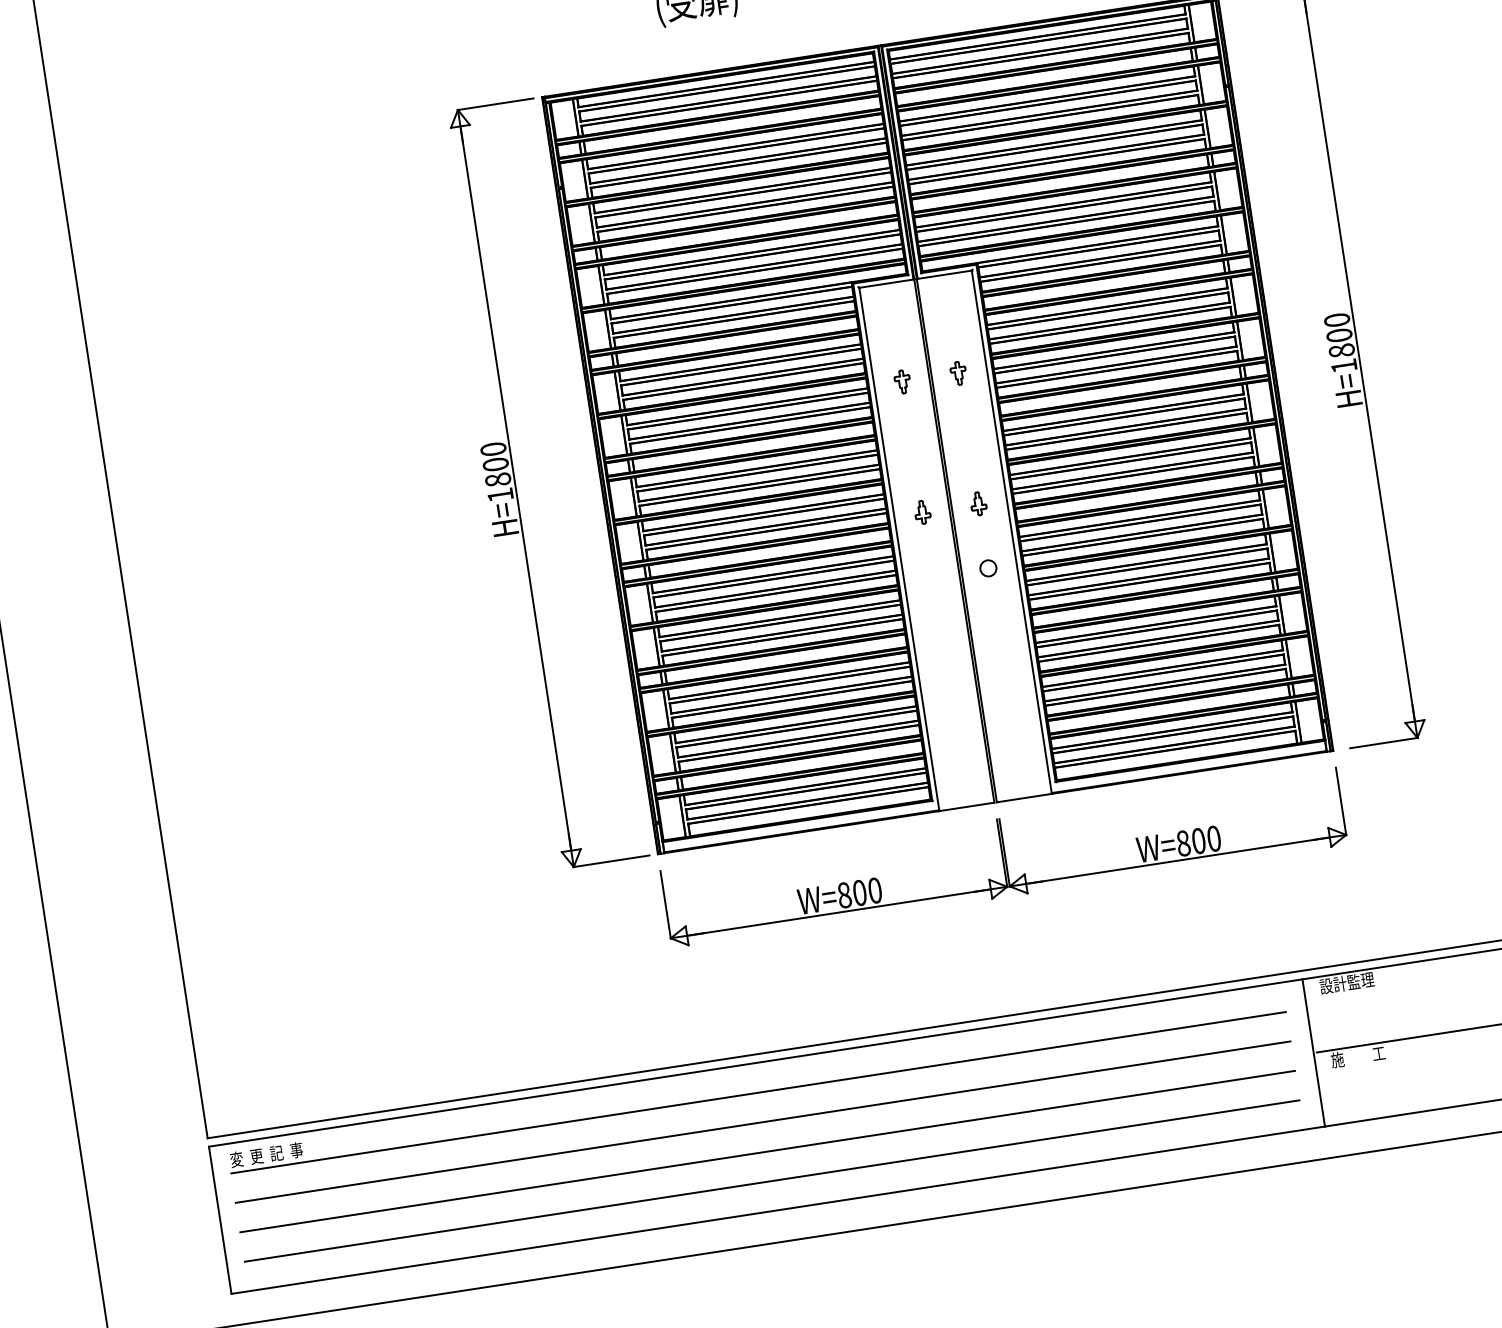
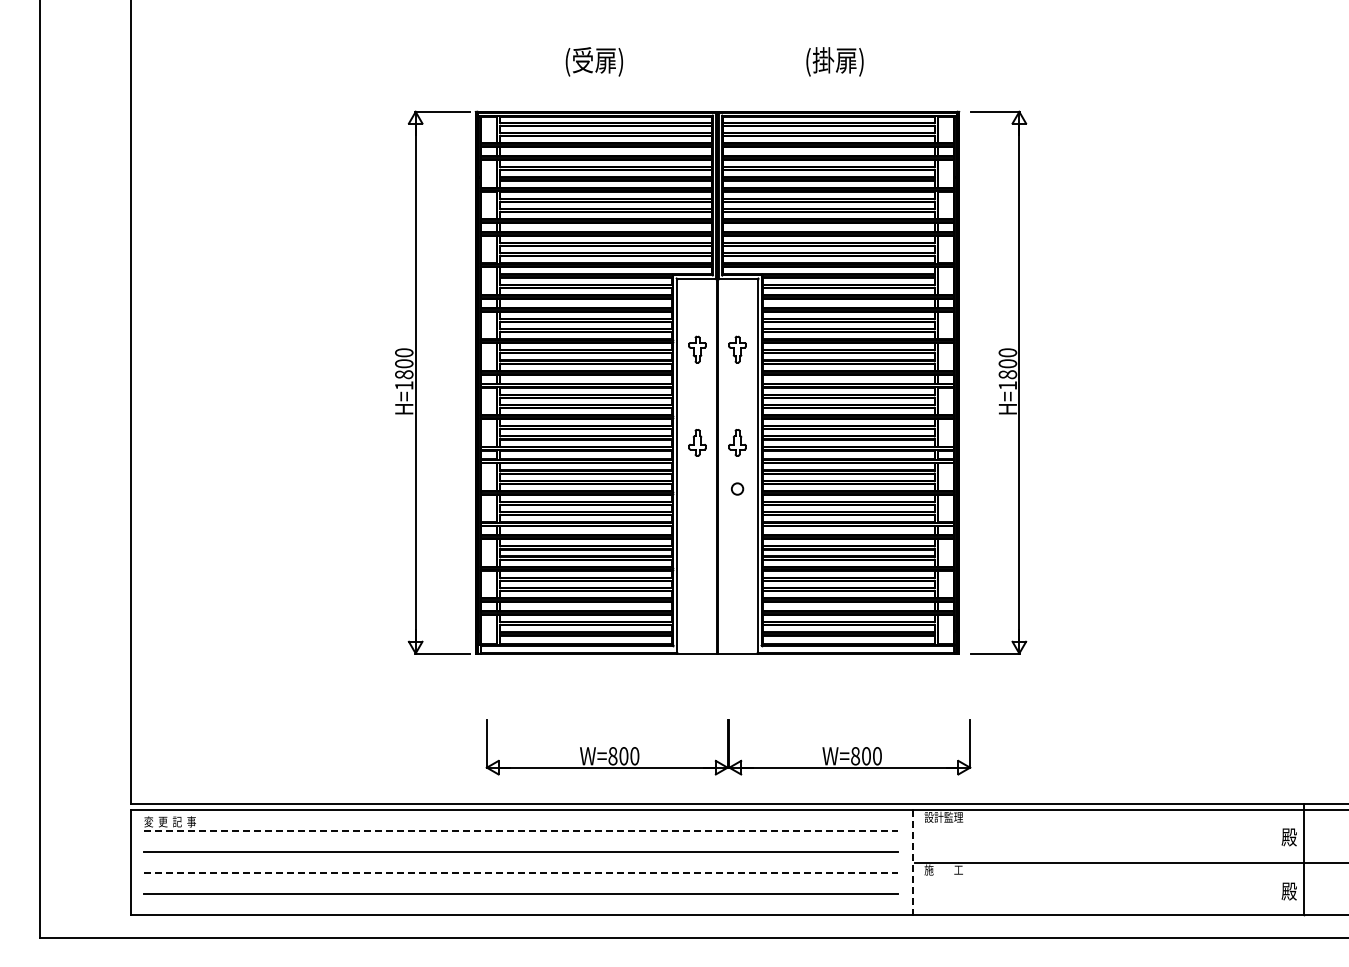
part: (958, 373) -> (737, 349), size x1.6
part: (902, 381) -> (697, 349), size x1.6
part: (978, 503) -> (737, 442), size x1.6
part: (922, 511) -> (697, 442), size x1.6
part: (1004, 858) -> (728, 747), moved
line: (1314, 1052) -> (913, 862), solid -> dashed
line: (759, 1093) -> (521, 831), solid -> dashed
line: (768, 1151) -> (521, 873), solid -> dashed

